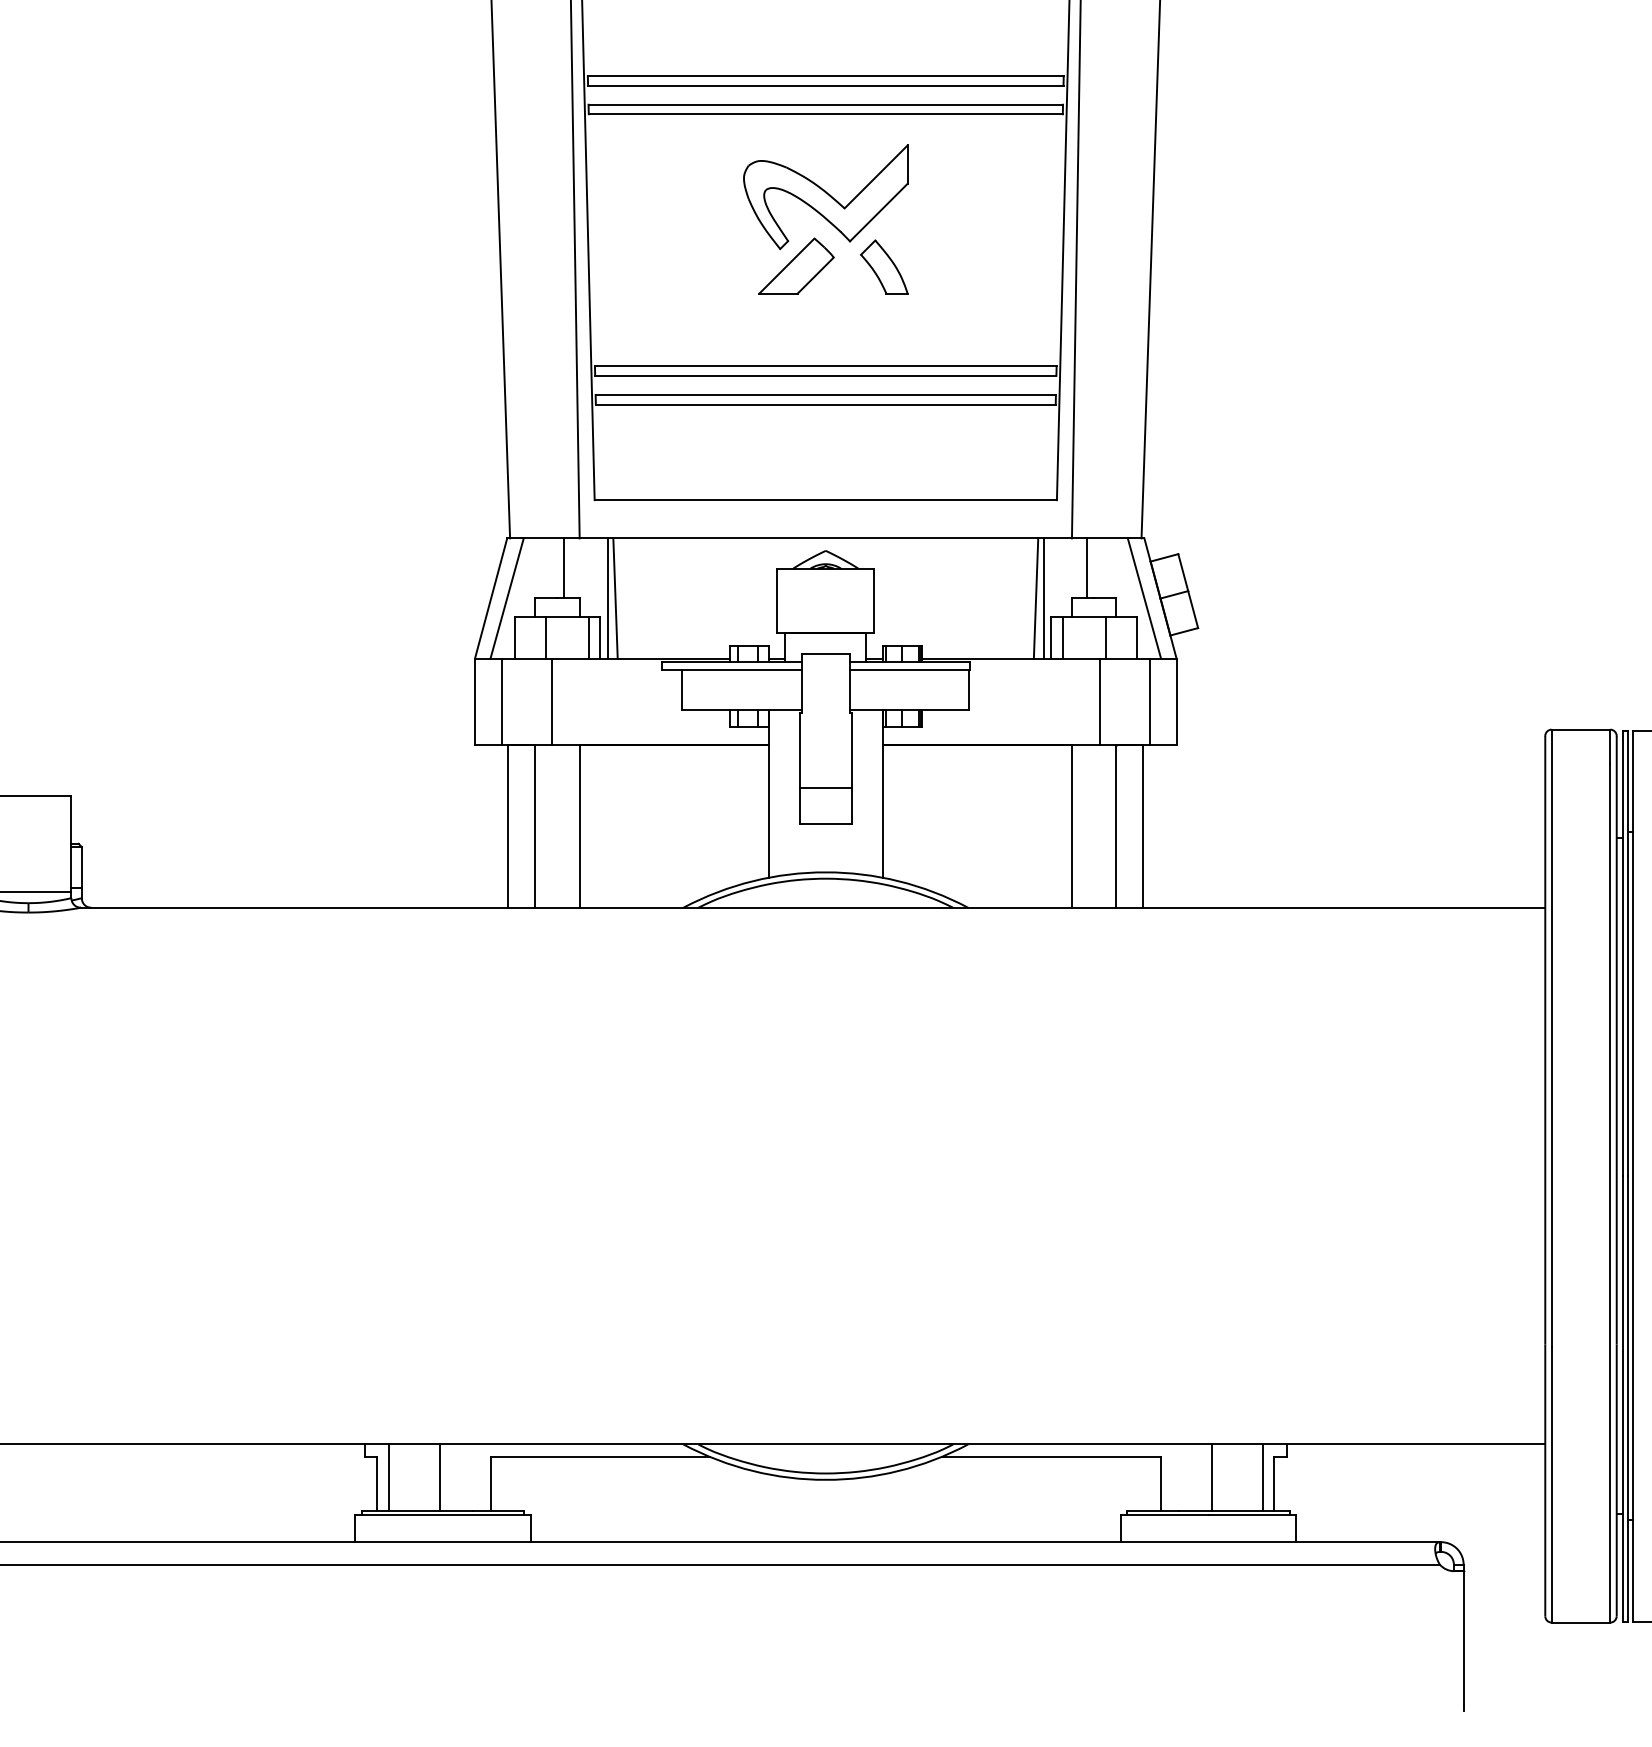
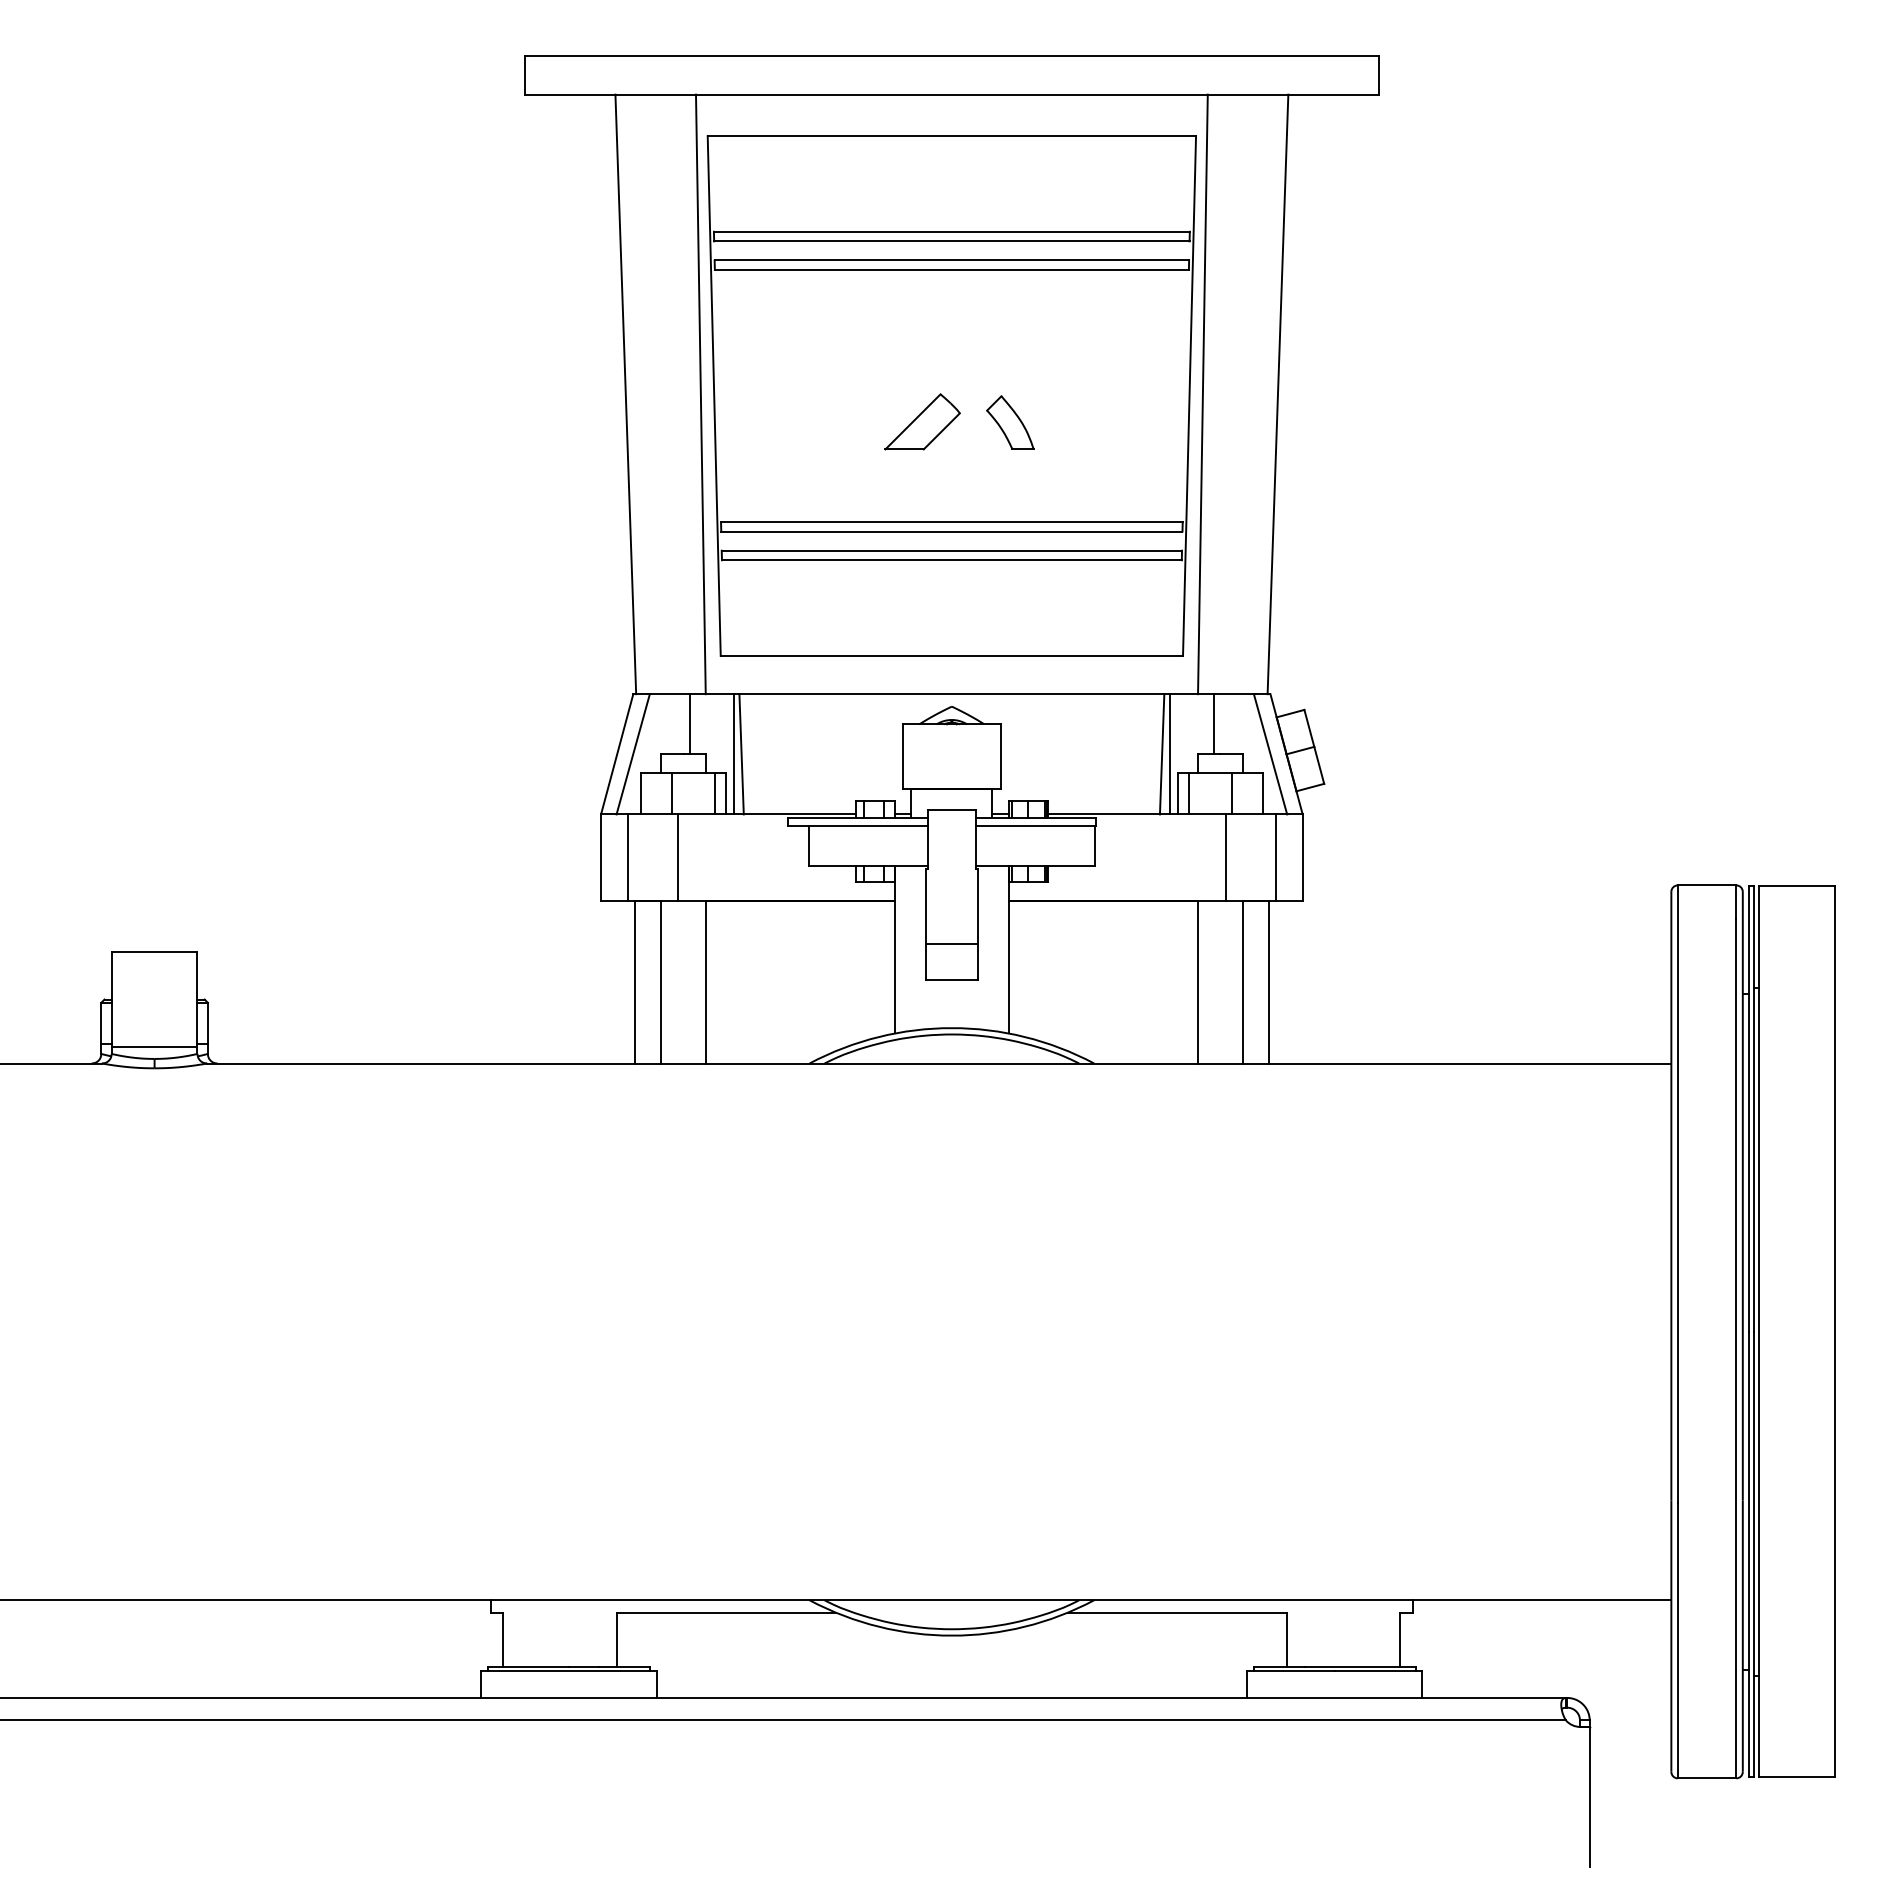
part: (825, 196) -> (951, 352), removed
line: (388, 1477) -> (514, 1633), removed
line: (440, 1477) -> (566, 1633), removed
line: (1211, 1477) -> (1337, 1633), removed
line: (1262, 1477) -> (1388, 1633), removed

